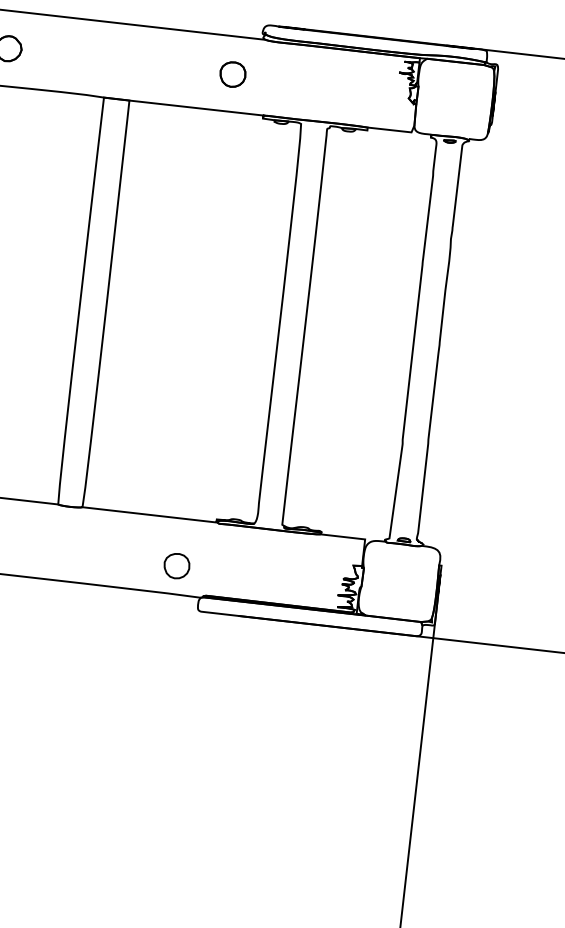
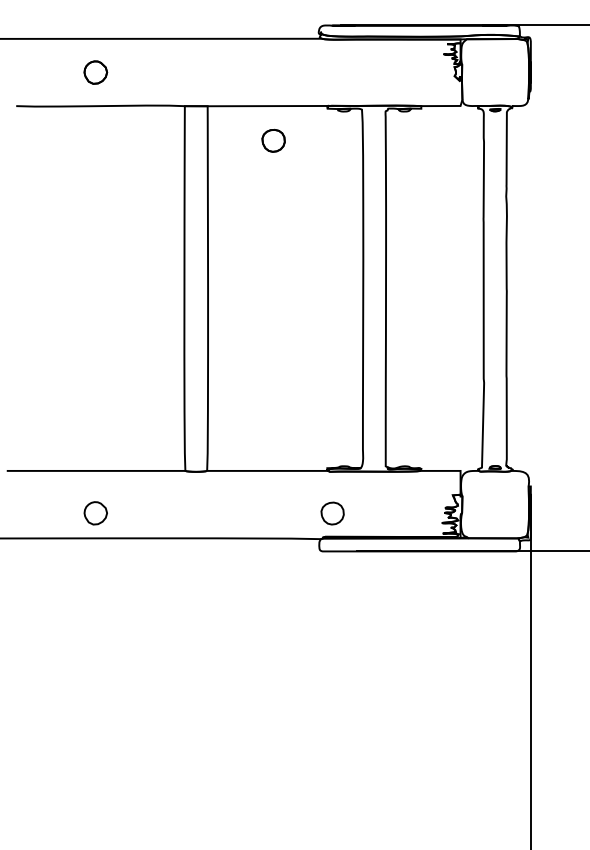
part: (232, 74) -> (273, 140), moved
part: (176, 566) -> (332, 513), moved

